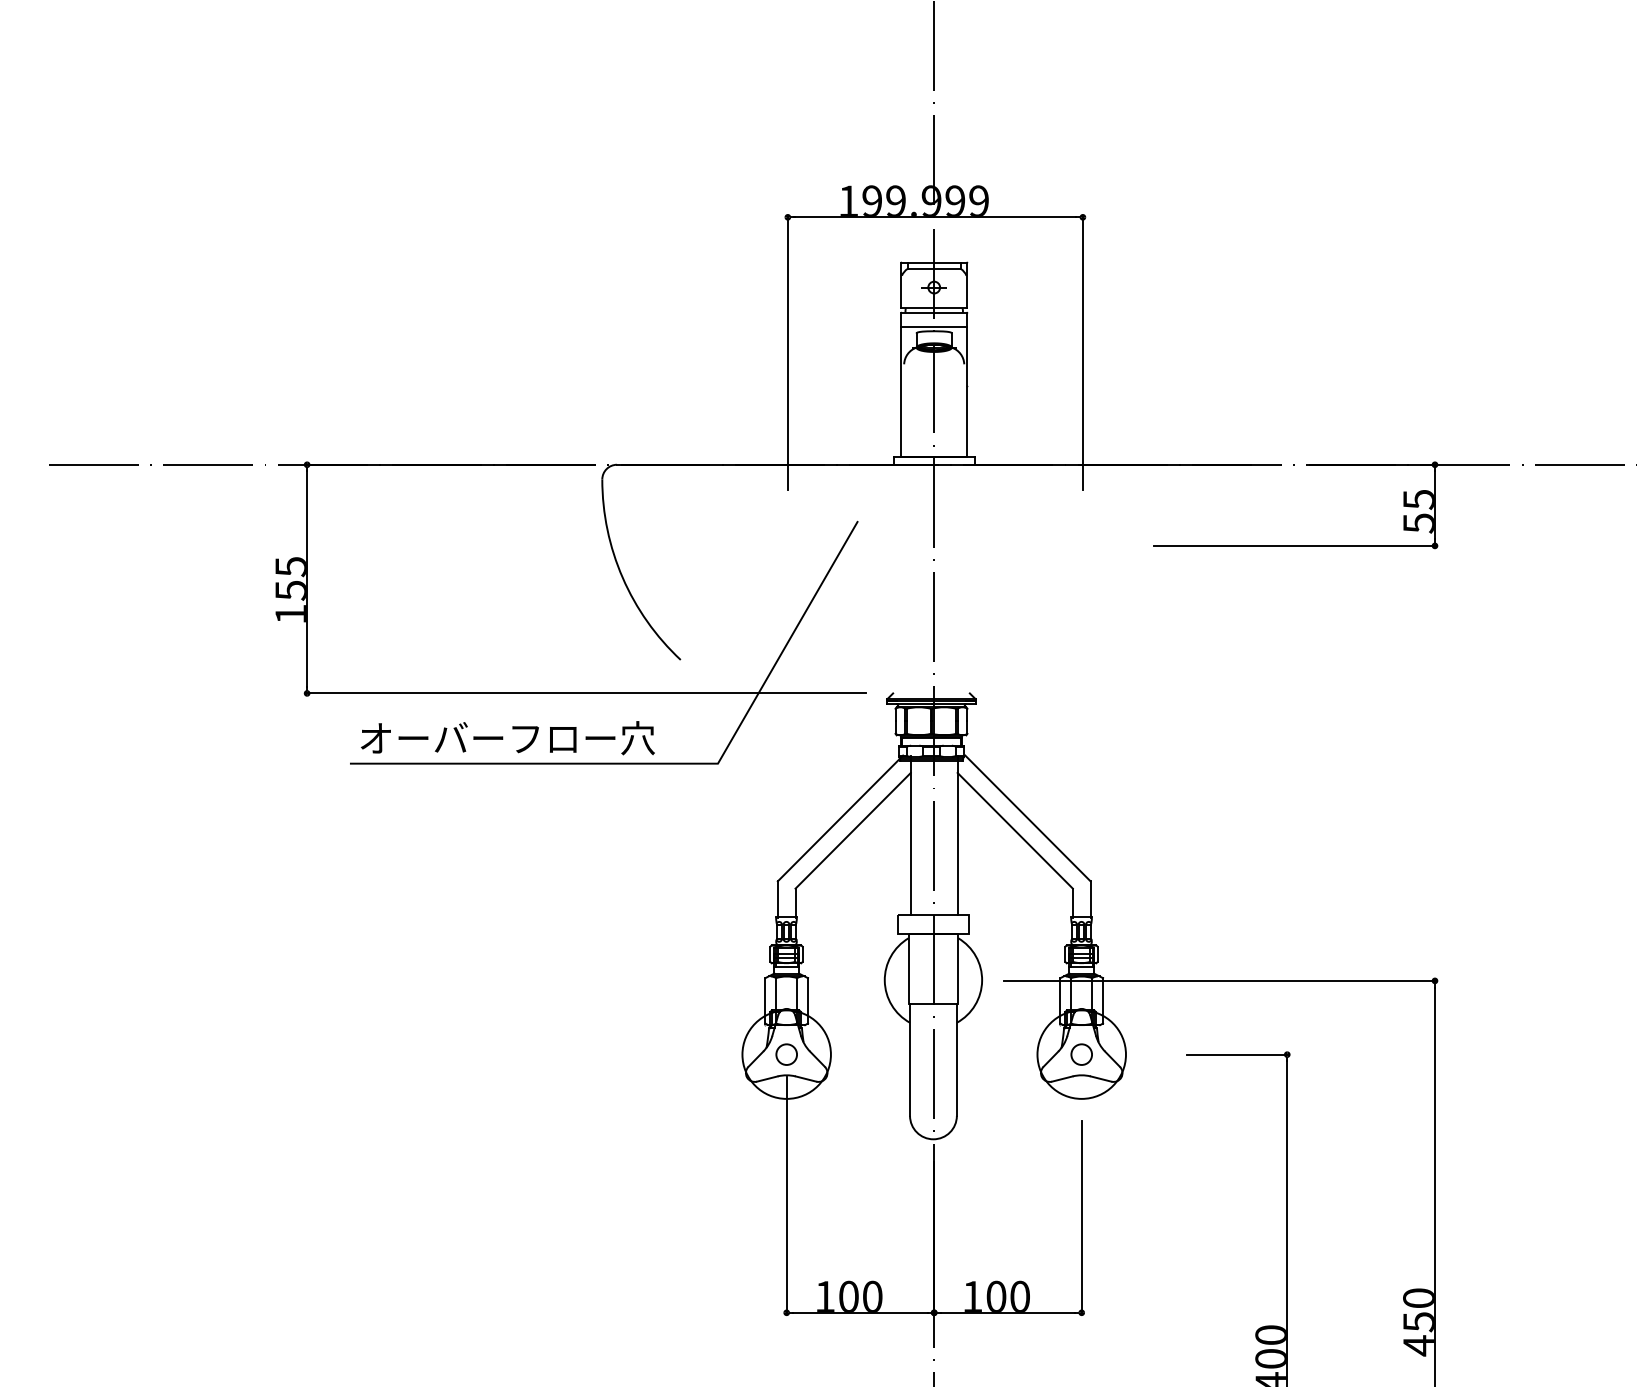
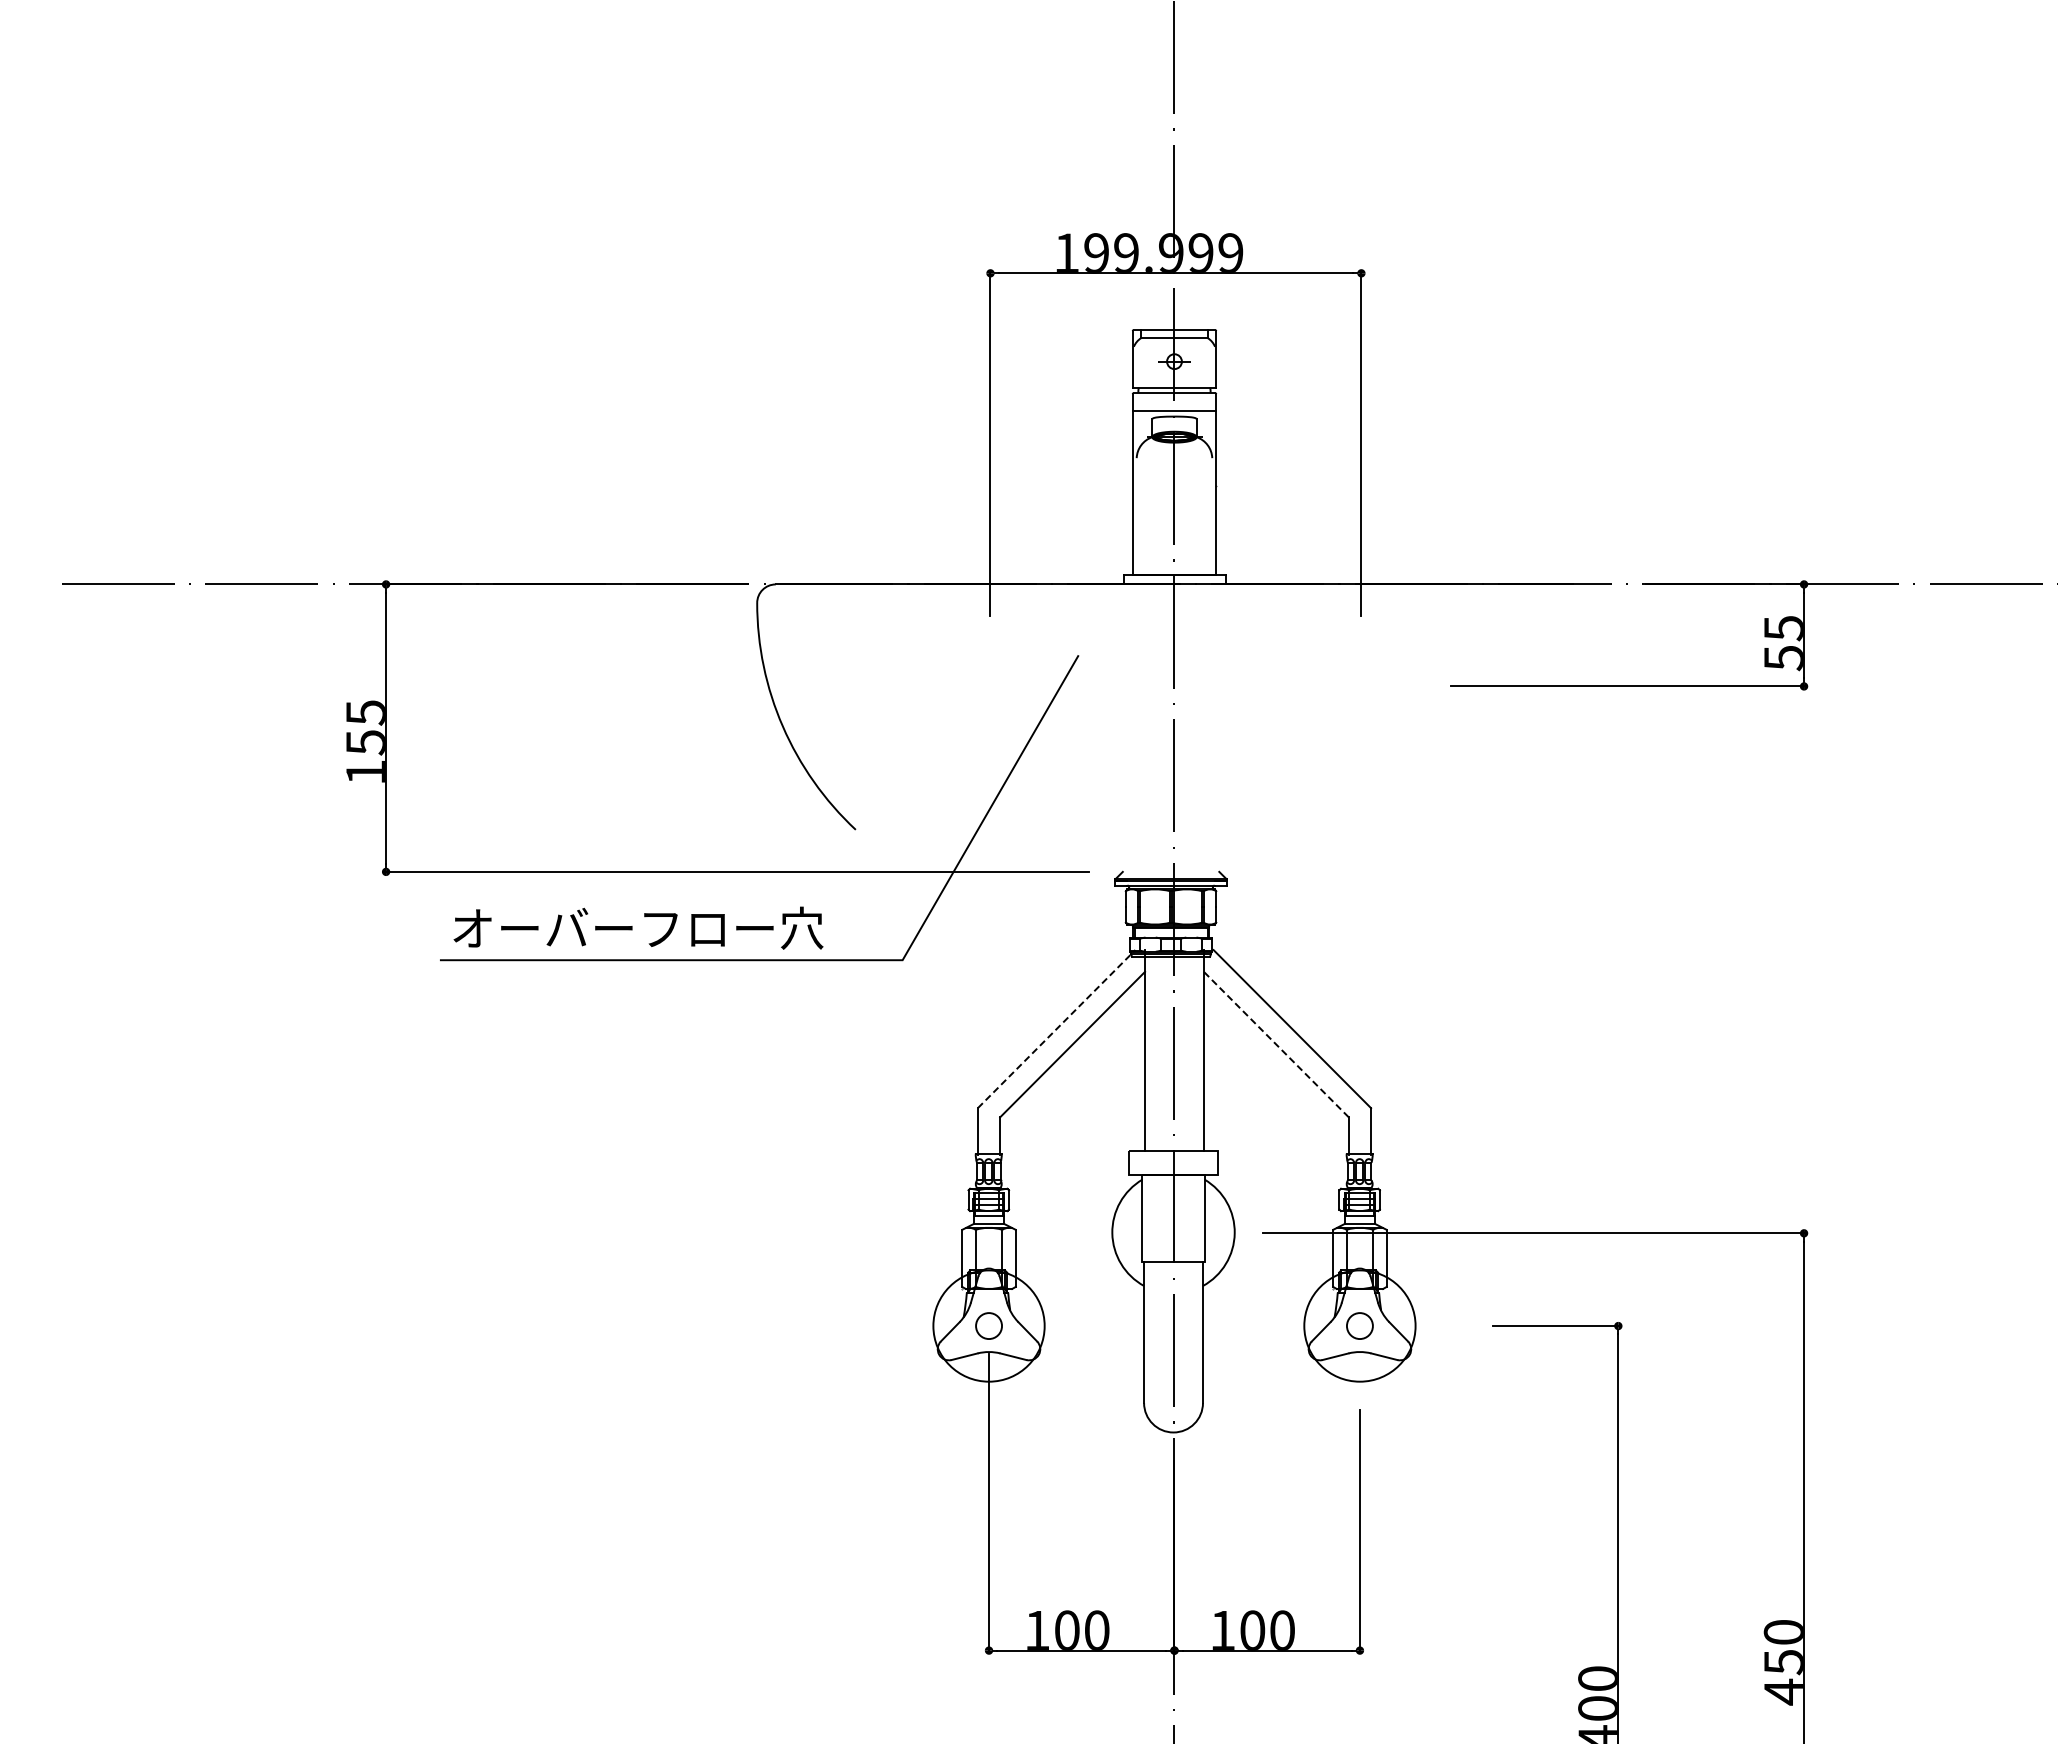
line: (840, 818) -> (1056, 1029), solid -> dashed
line: (1015, 830) -> (1276, 1044), solid -> dashed

